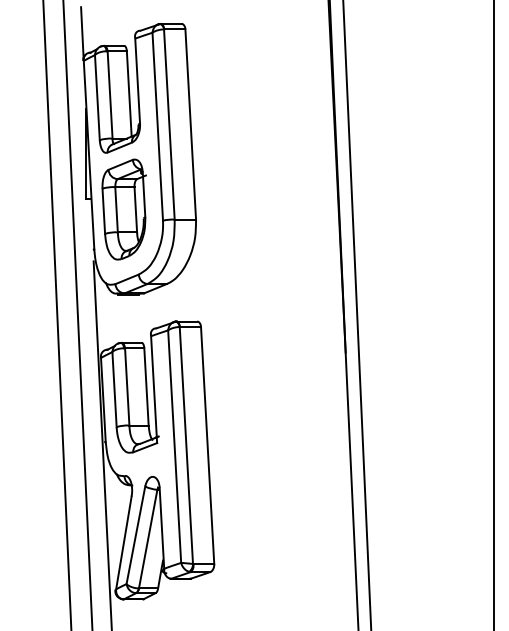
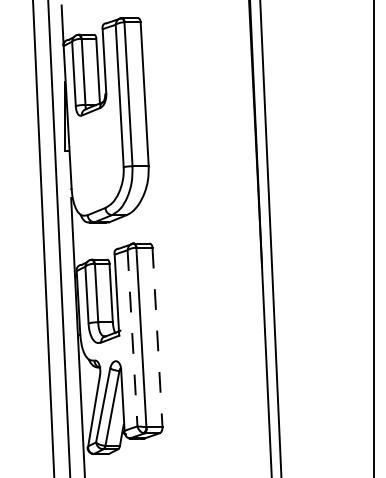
part: (123, 209) -> (93, 158), removed
line: (207, 445) -> (157, 337), solid -> dashed
line: (174, 447) -> (132, 338), solid -> dashed

